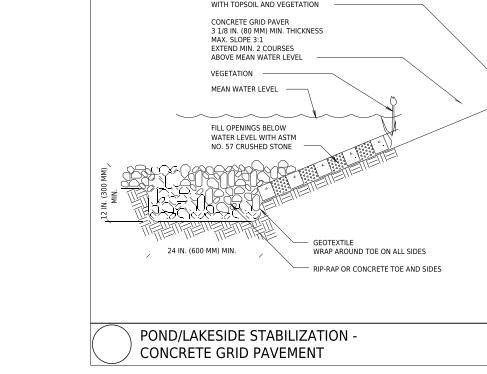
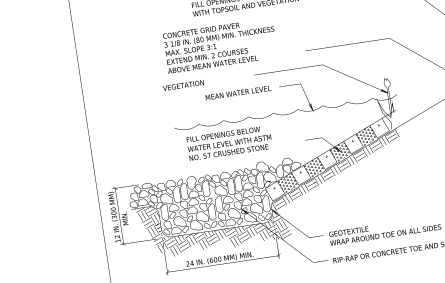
text: (266, 39) -> (219, 45), moved
text: (231, 73) -> (183, 85), moved
text: (253, 137) -> (229, 143), moved

